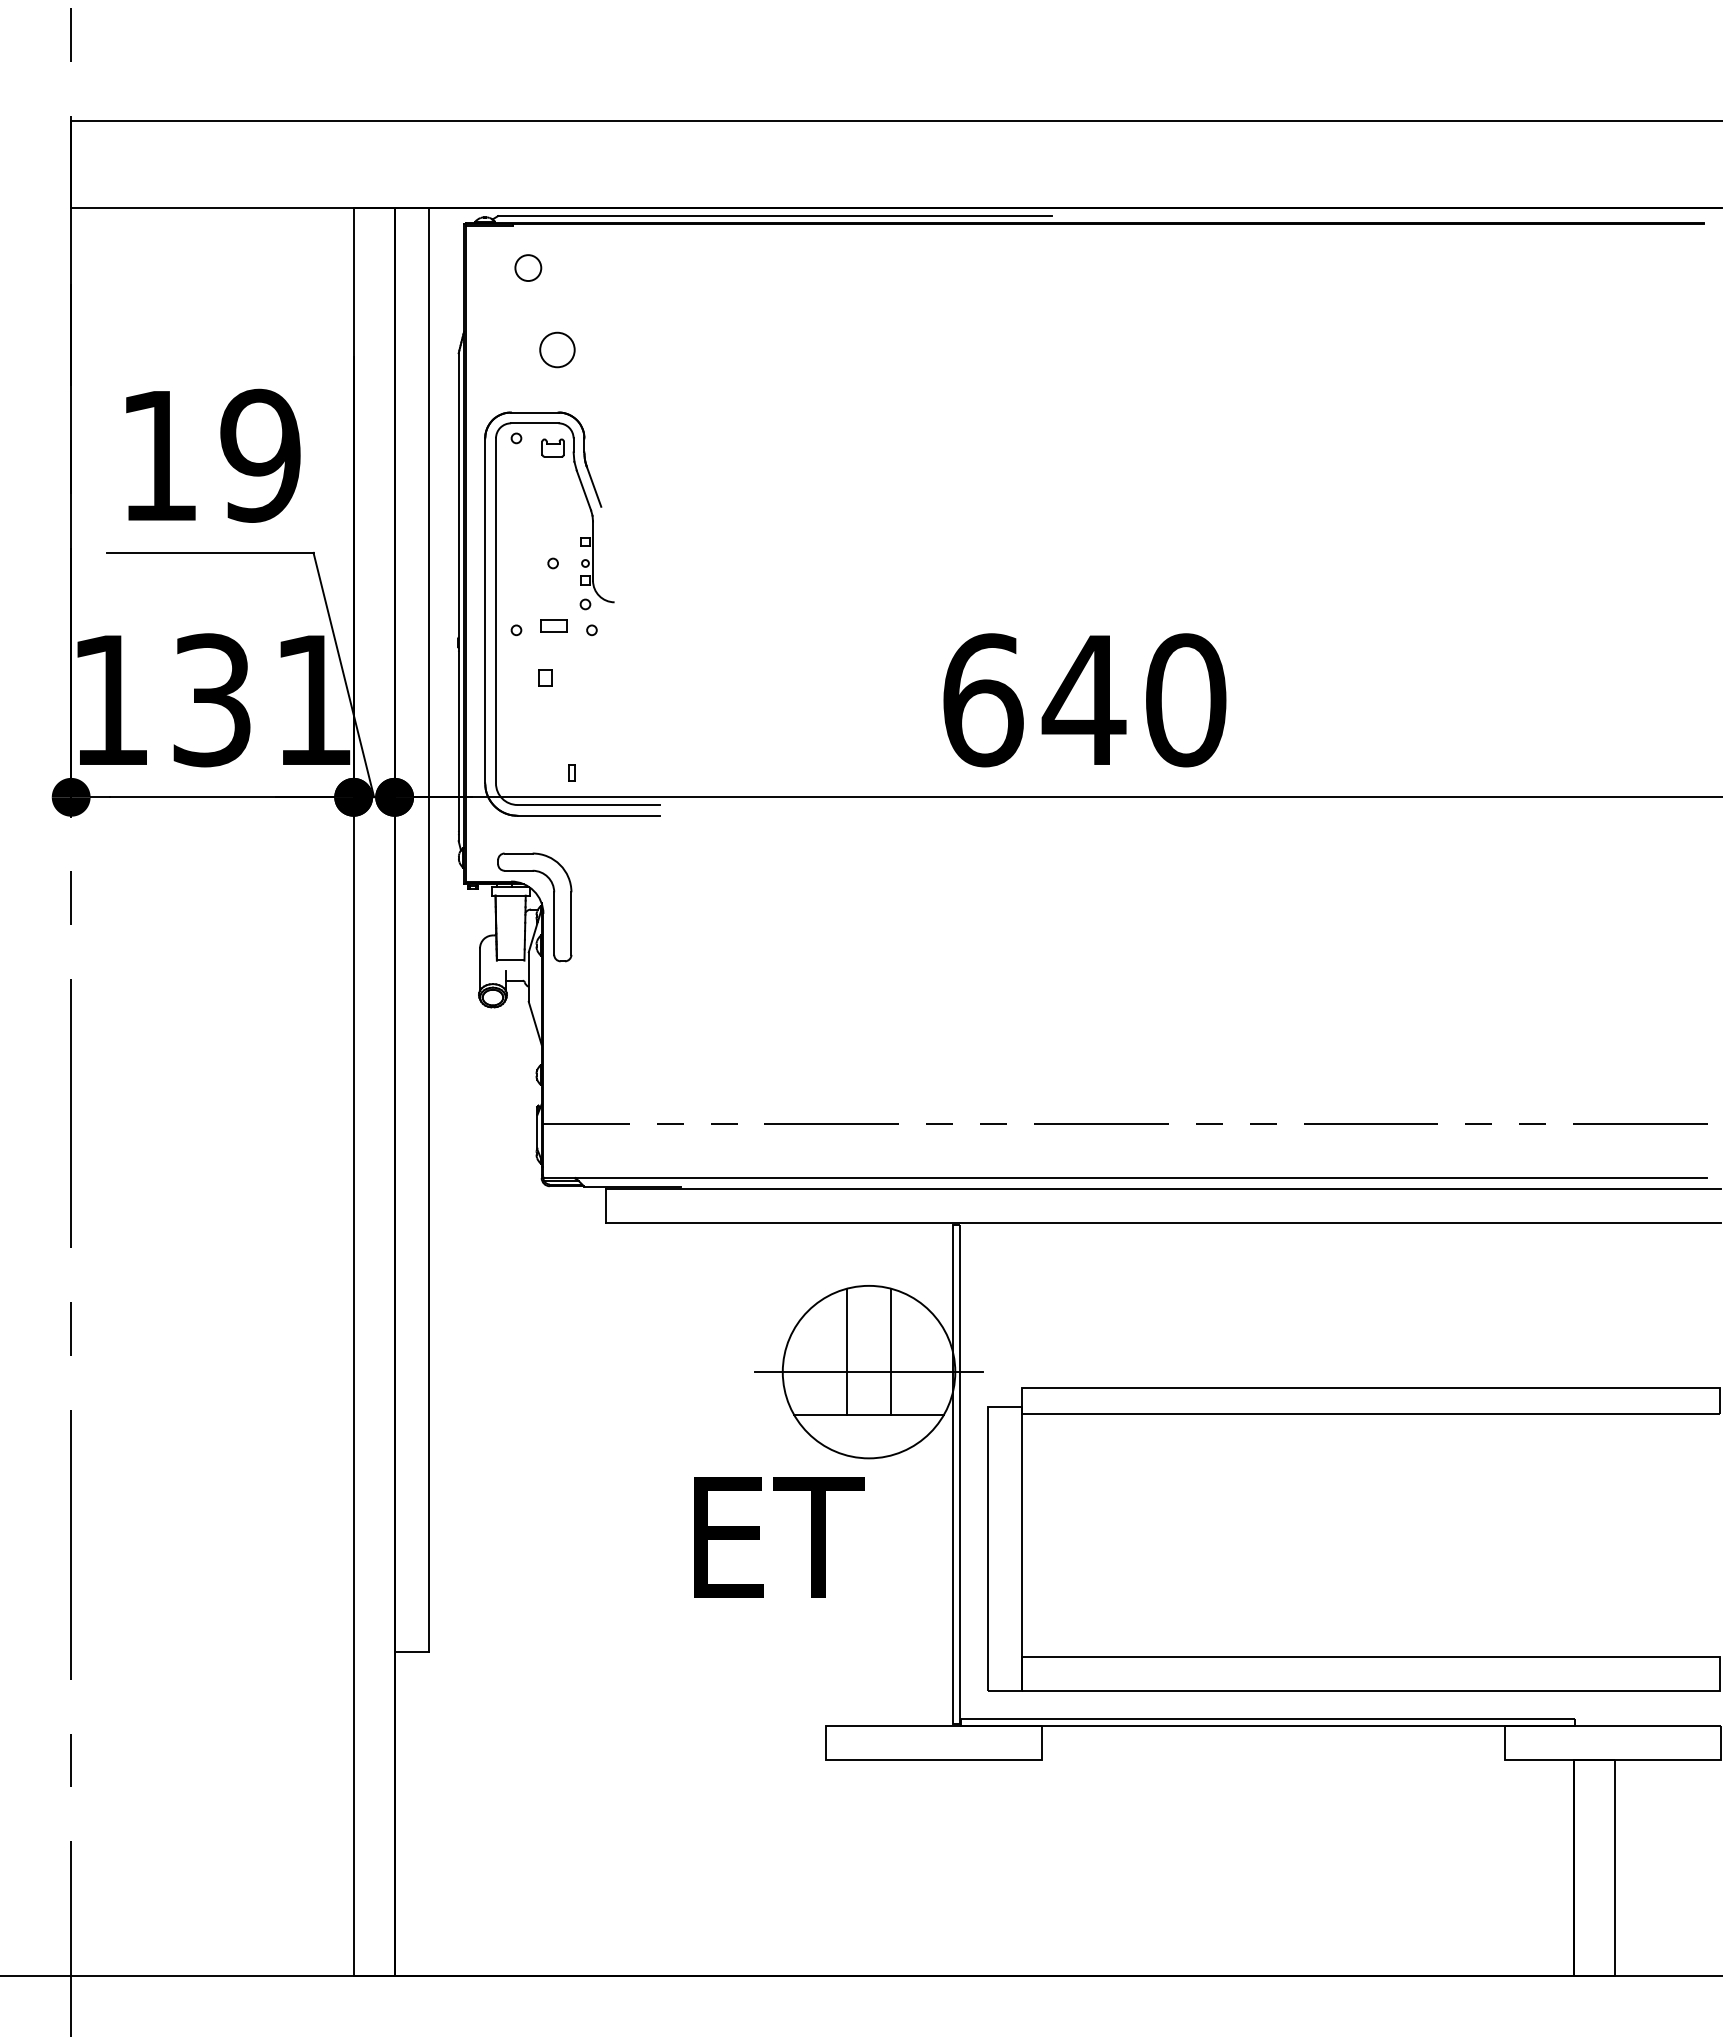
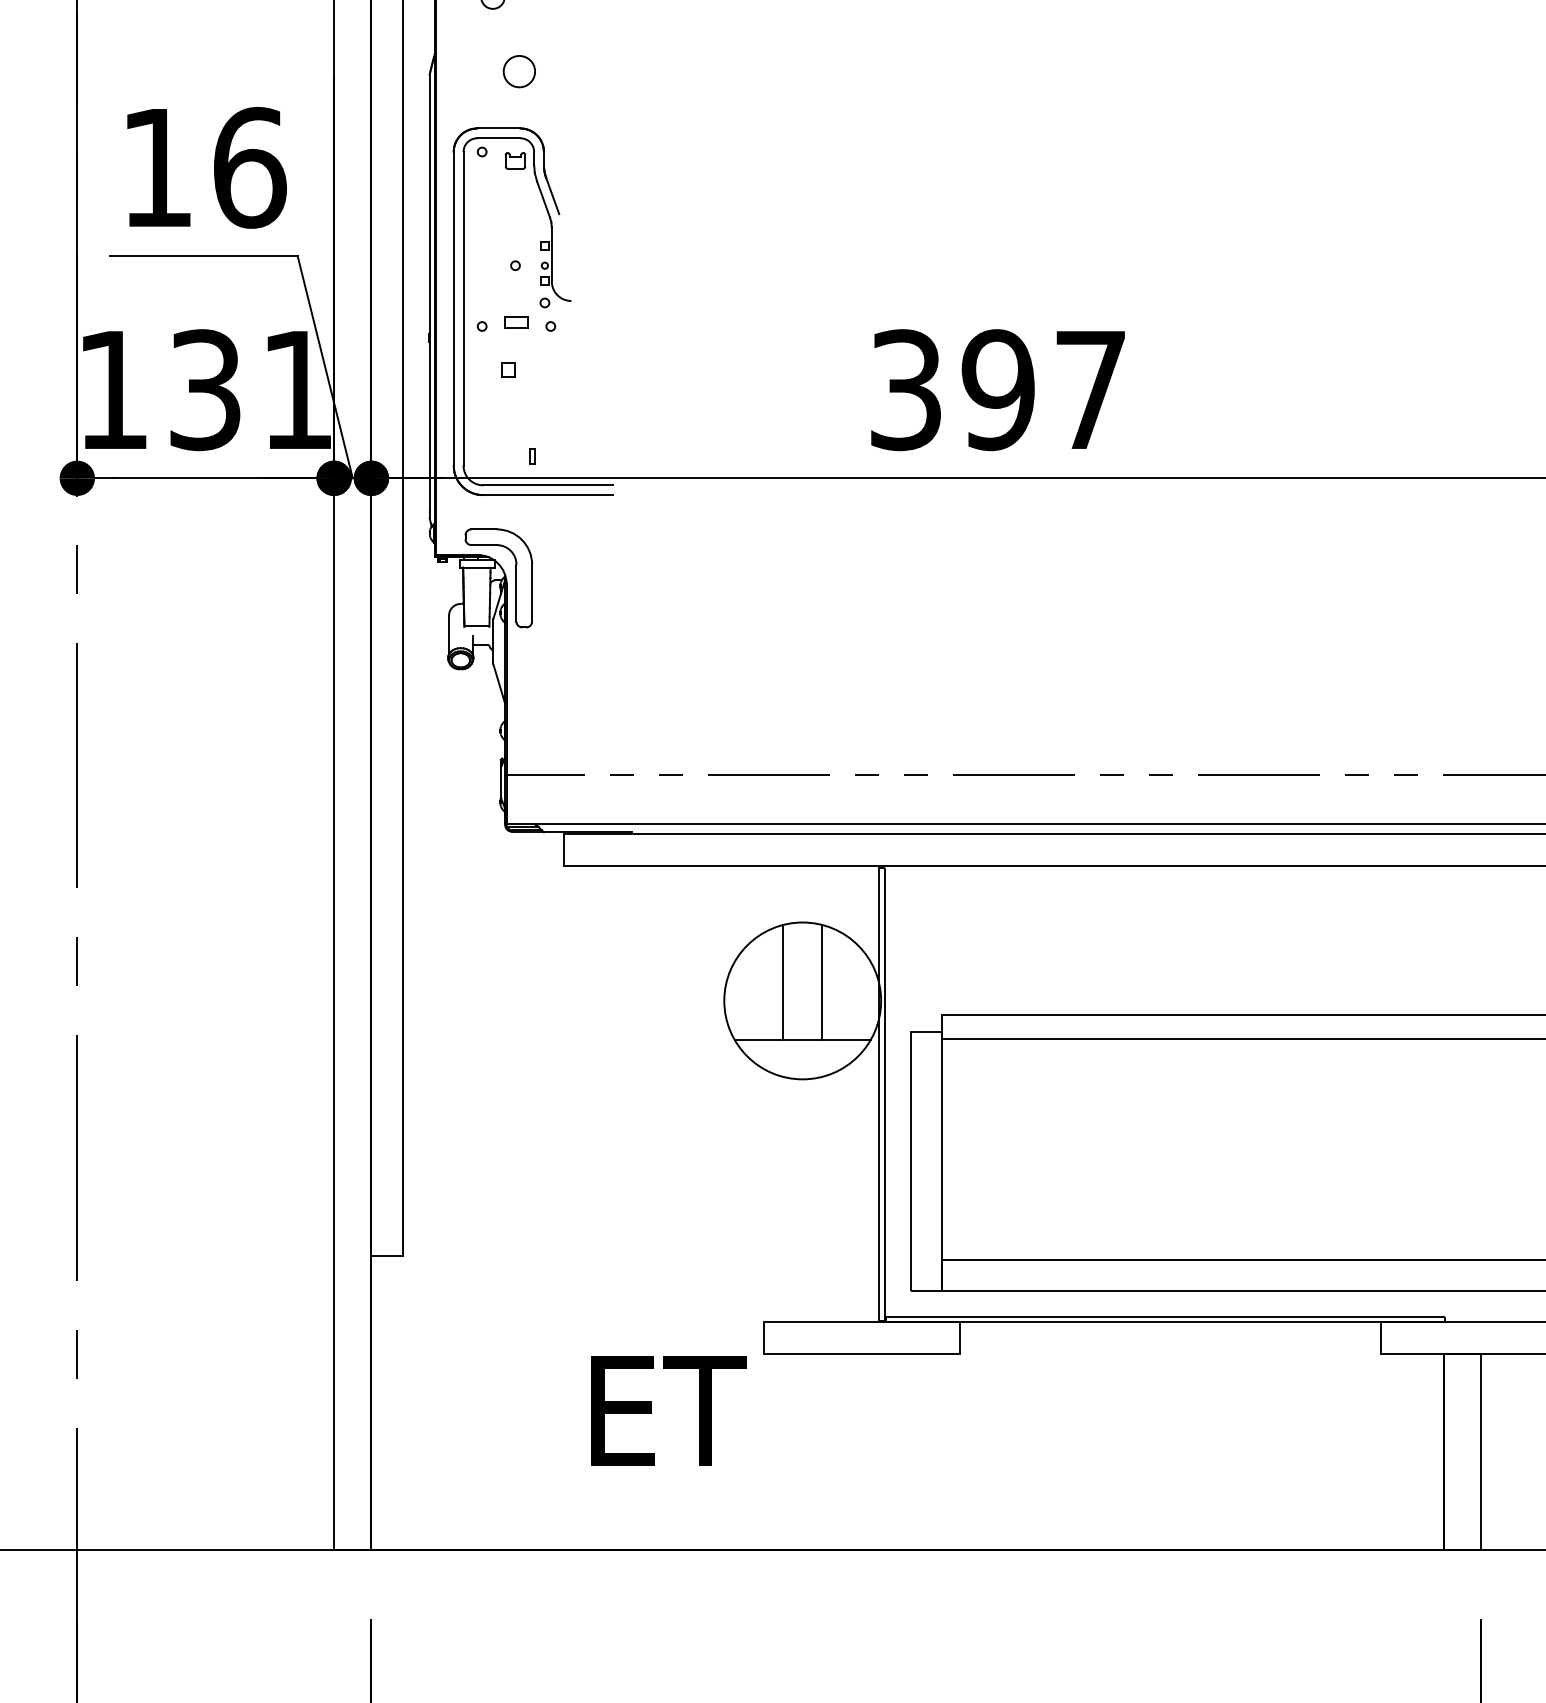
text: (260, 455) -> (249, 167), 19 -> 16
text: (1084, 700) -> (998, 390), 640 -> 397
line: (869, 1372) -> (803, 1001), removed
text: (779, 1537) -> (669, 1411), moved

